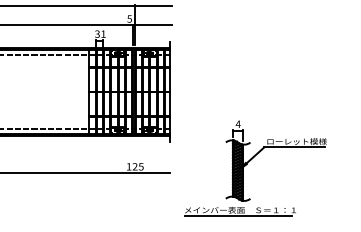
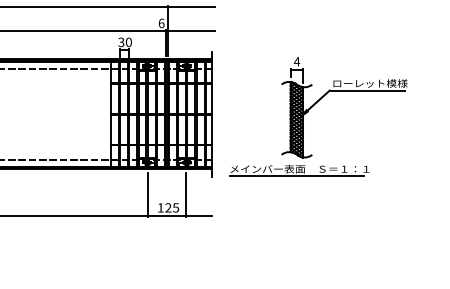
text: (129, 19) -> (161, 23), 5 -> 6
text: (103, 34) -> (128, 42), 31 -> 30
line: (118, 156) -> (147, 194), added
line: (149, 156) -> (186, 194), added
part: (249, 161) -> (311, 108), moved

